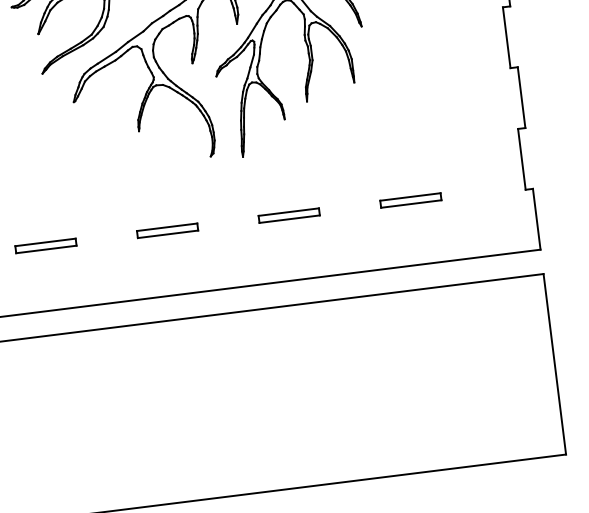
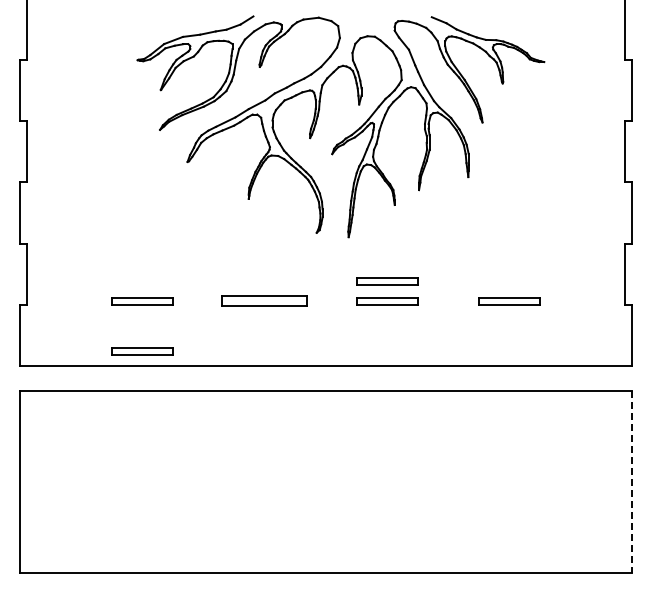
part: (287, 196) -> (387, 281), added
part: (167, 231) -> (264, 301), size x1.4
part: (52, 295) -> (142, 351), added
line: (554, 364) -> (632, 481), solid -> dashed

